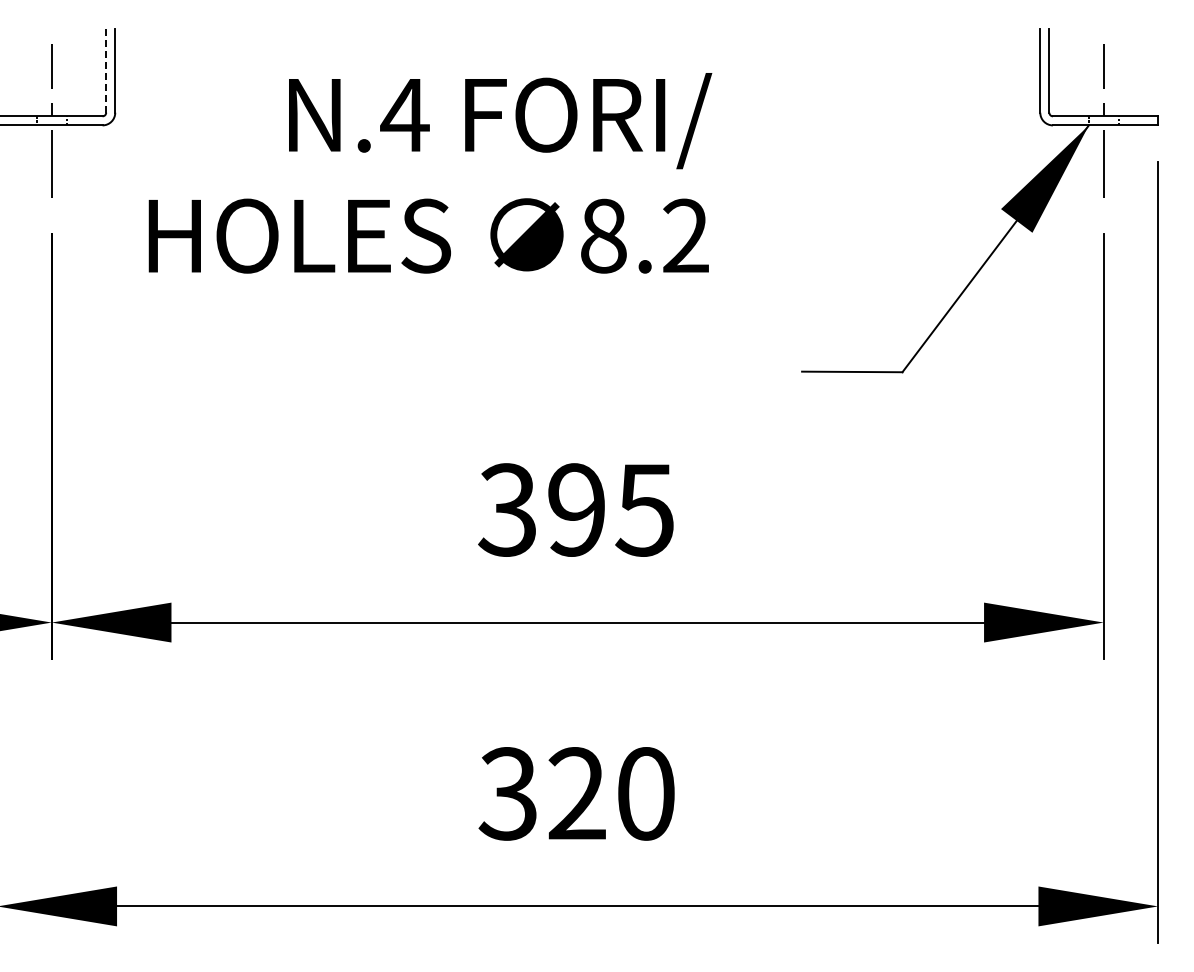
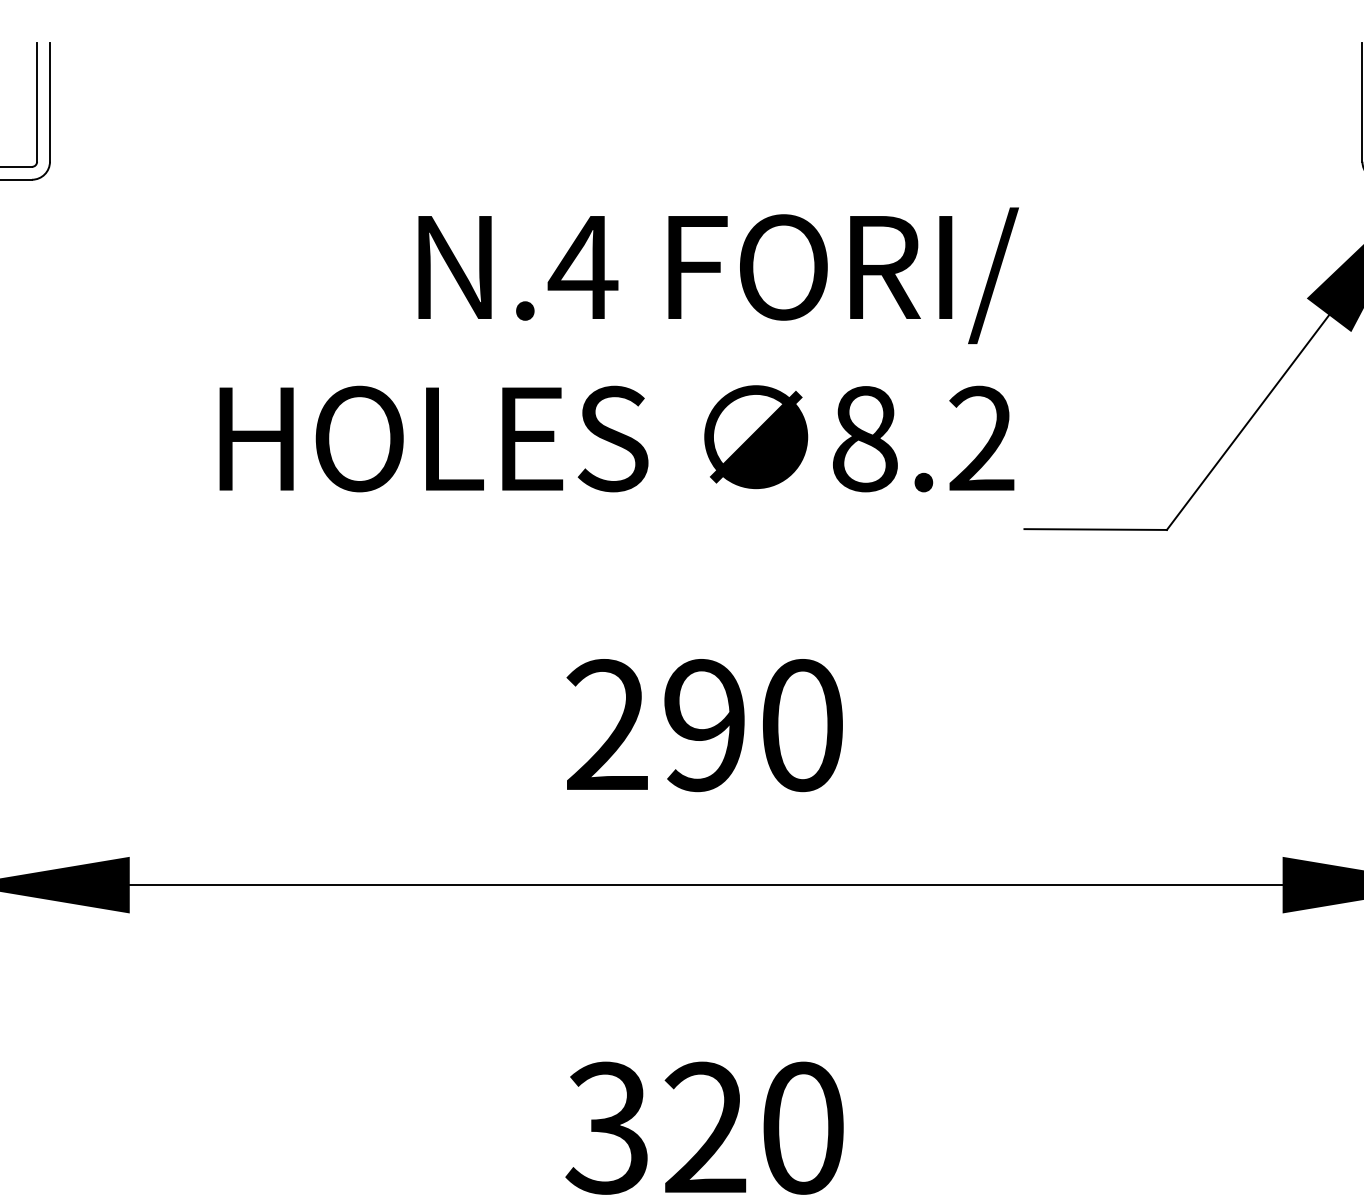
line: (106, 71) -> (37, 103), dashed -> solid
text: (430, 173) -> (619, 350), moved
text: (576, 509) -> (704, 724), 395 -> 290

